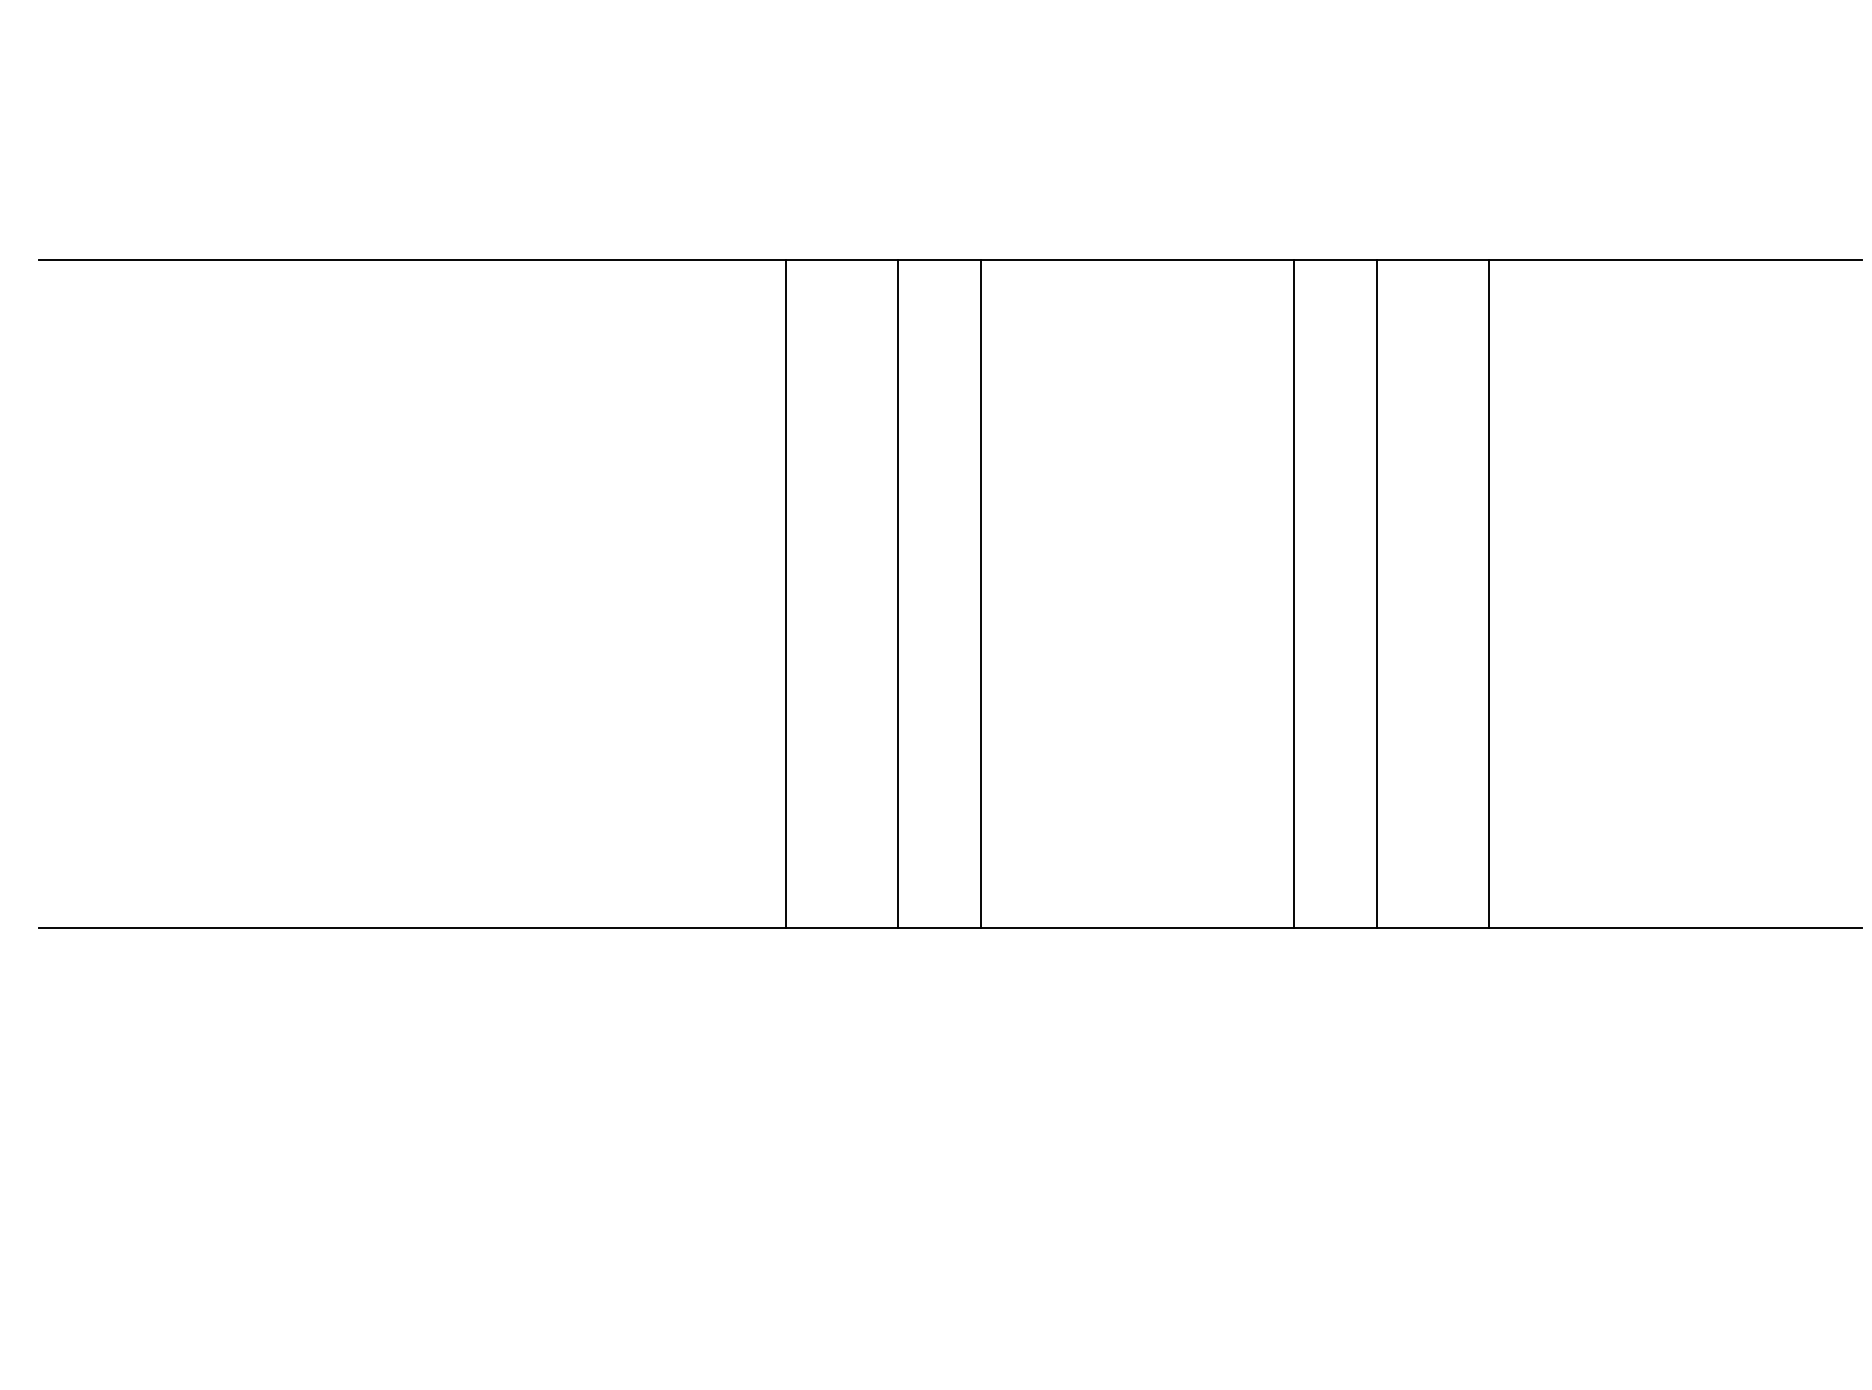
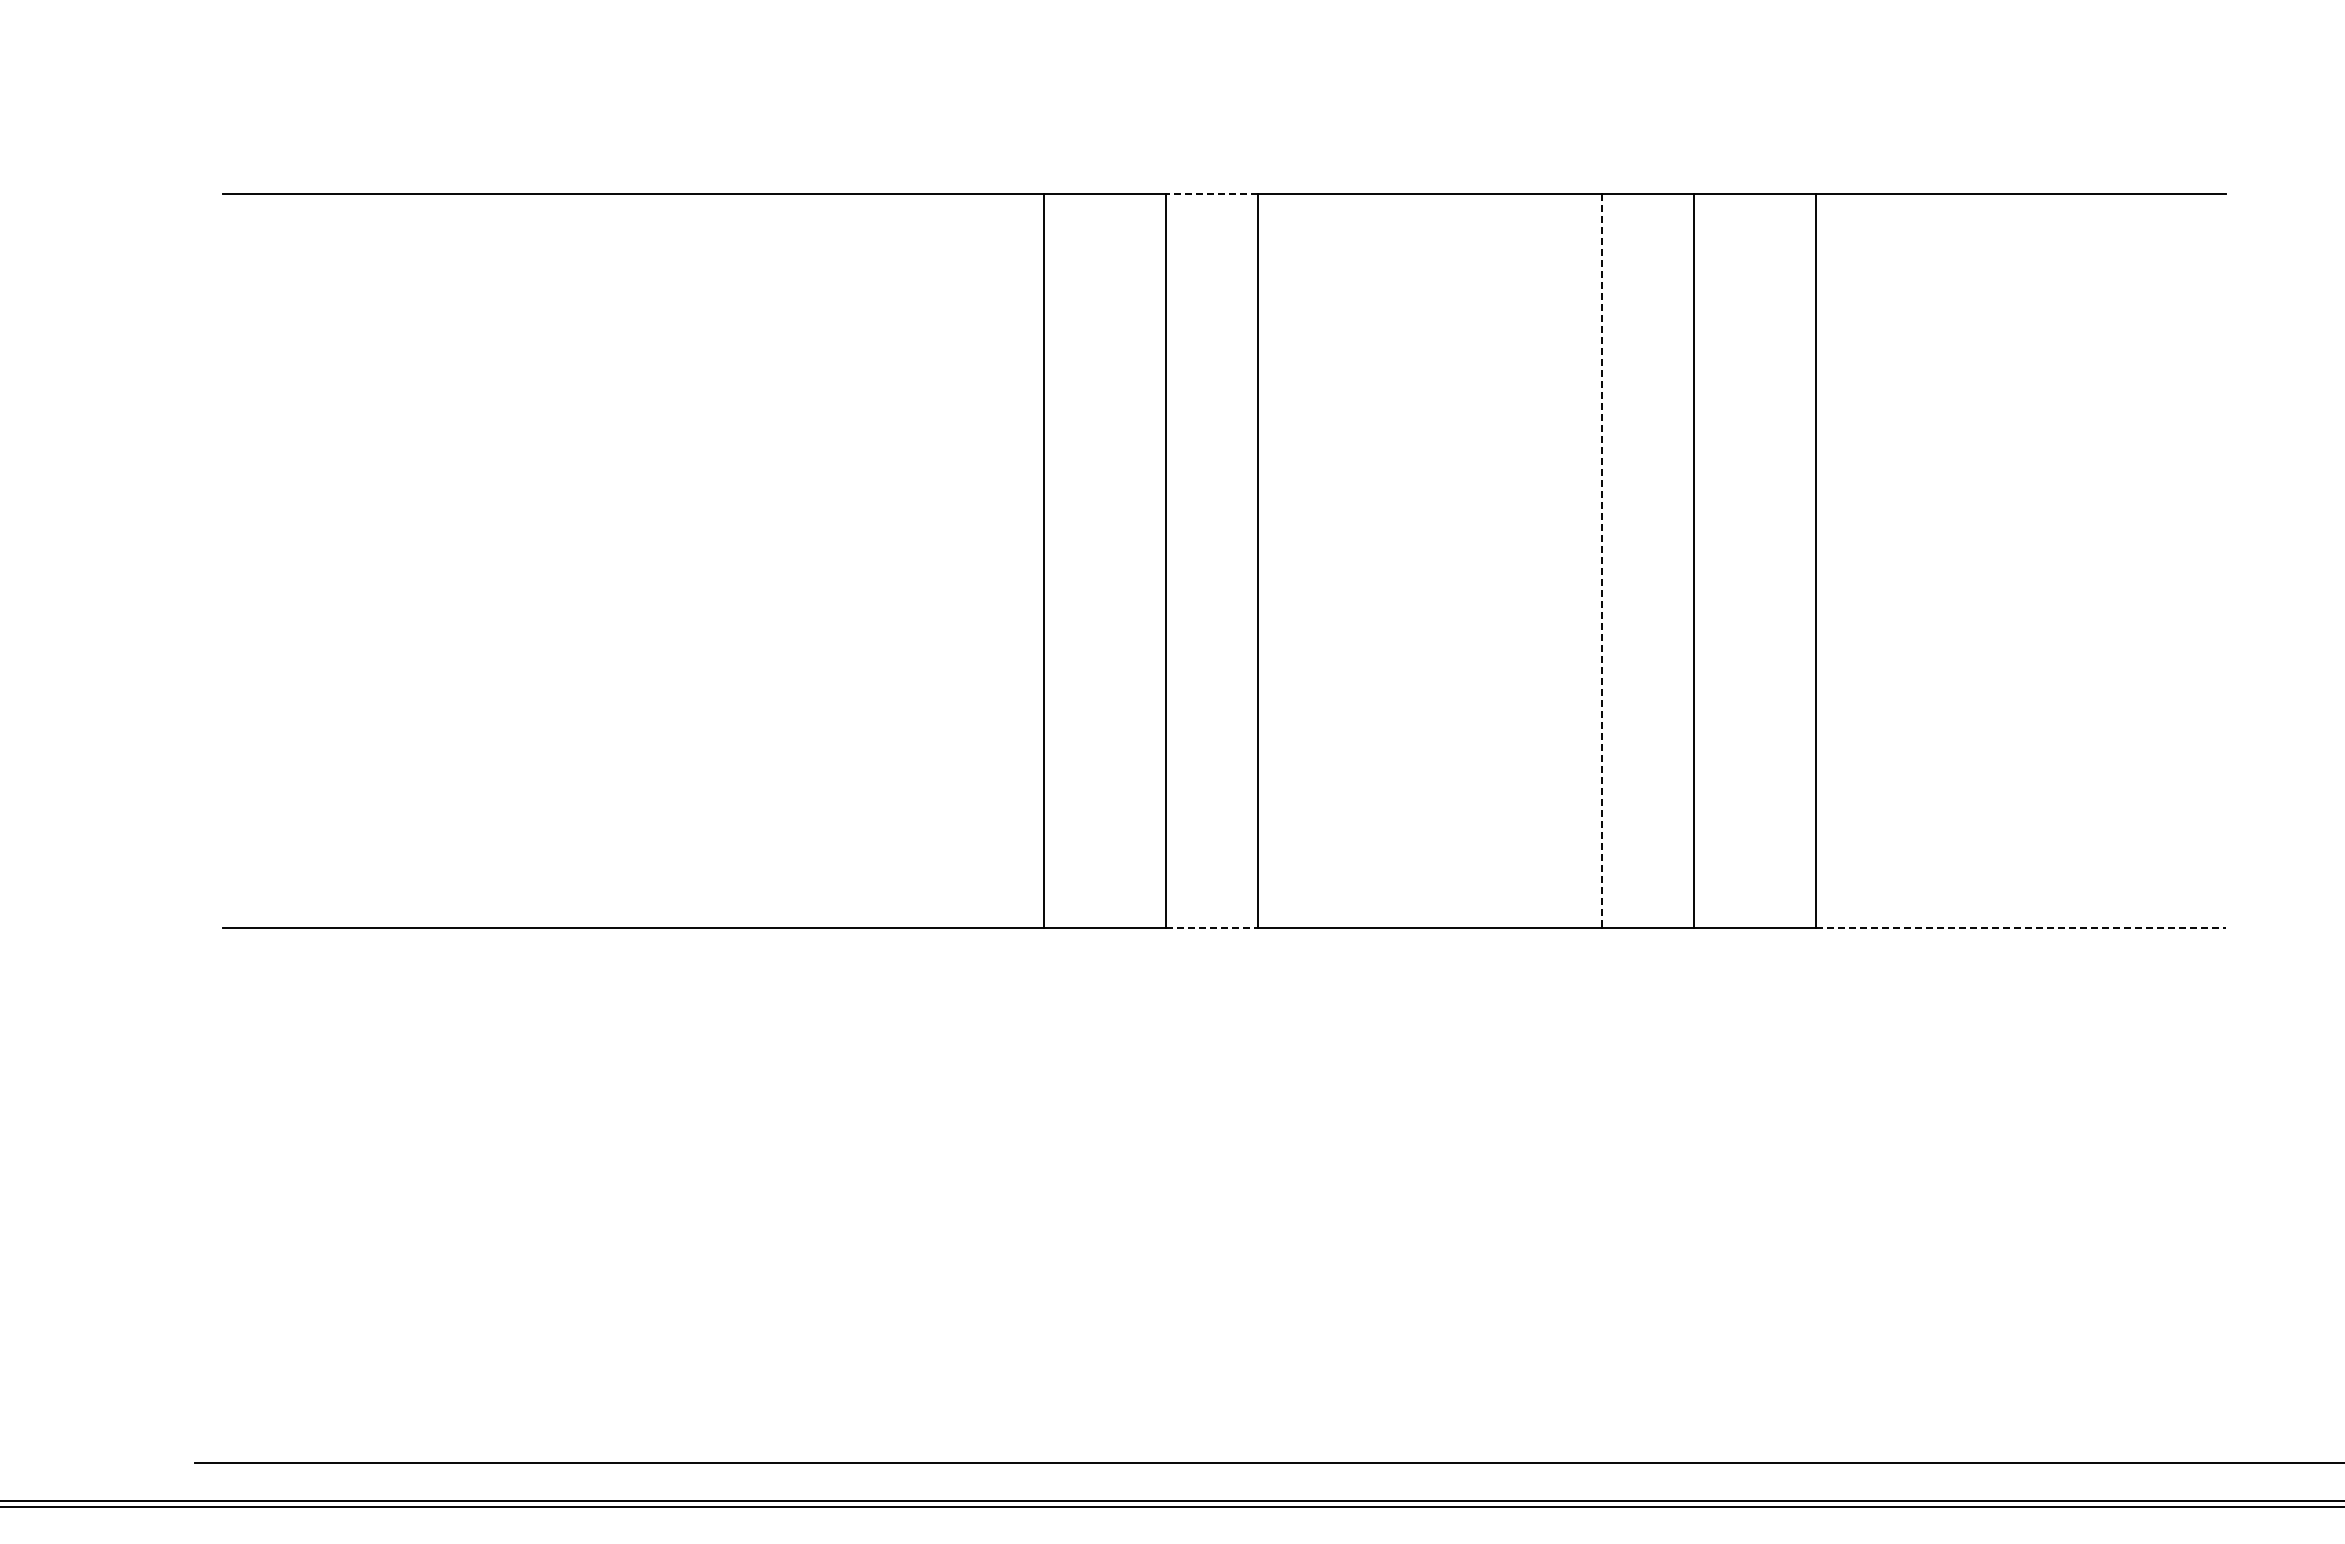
line: (939, 260) -> (1212, 194), solid -> dashed
line: (1293, 594) -> (1601, 561), solid -> dashed
line: (939, 927) -> (1212, 928), solid -> dashed
line: (1675, 927) -> (2021, 928), solid -> dashed

